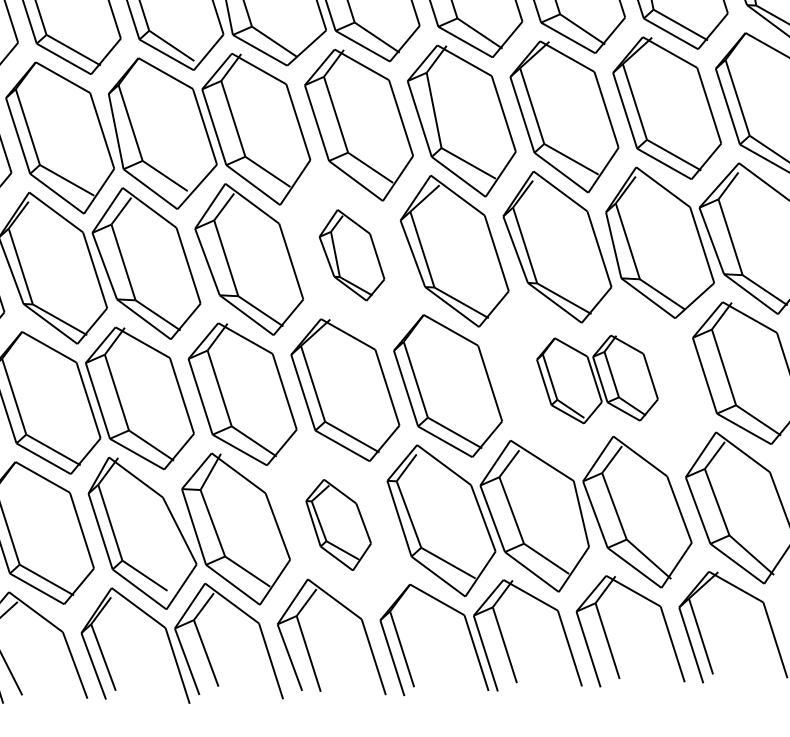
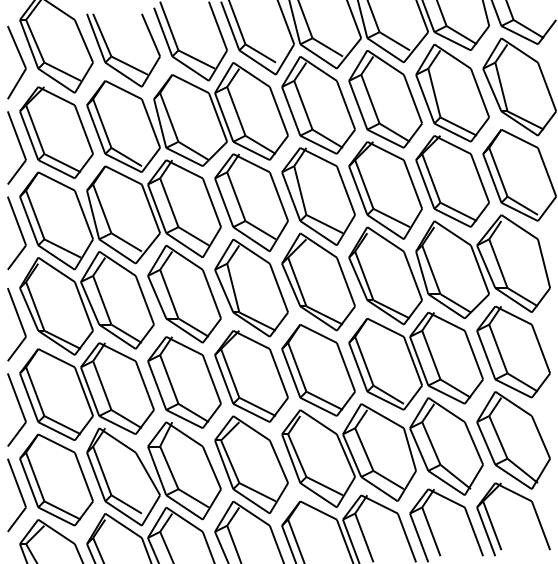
part: (352, 254) -> (251, 287), size x1.67
part: (596, 378) -> (415, 360), size x1.67
part: (338, 524) -> (251, 464), size x1.67

